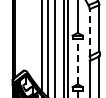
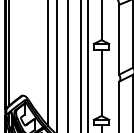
line: (89, 32) -> (118, 39), dashed -> solid
line: (77, 61) -> (101, 82), dashed -> solid

